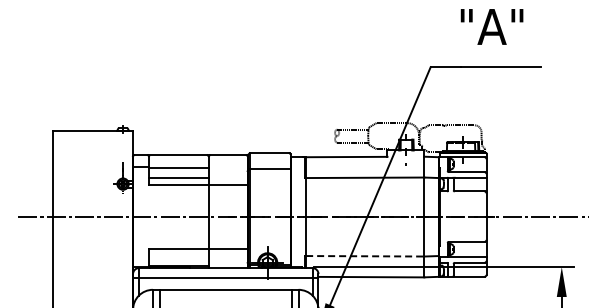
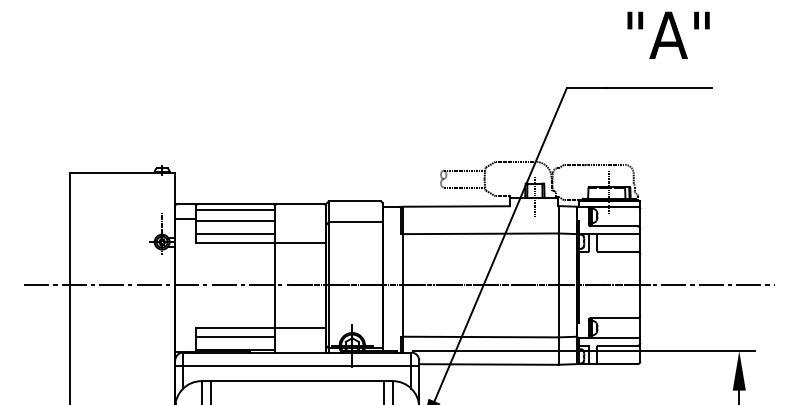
text: (491, 26) -> (667, 34), moved
line: (178, 159) -> (235, 209), added
line: (178, 256) -> (235, 337), added
line: (365, 256) -> (481, 337), dashed -> solid

